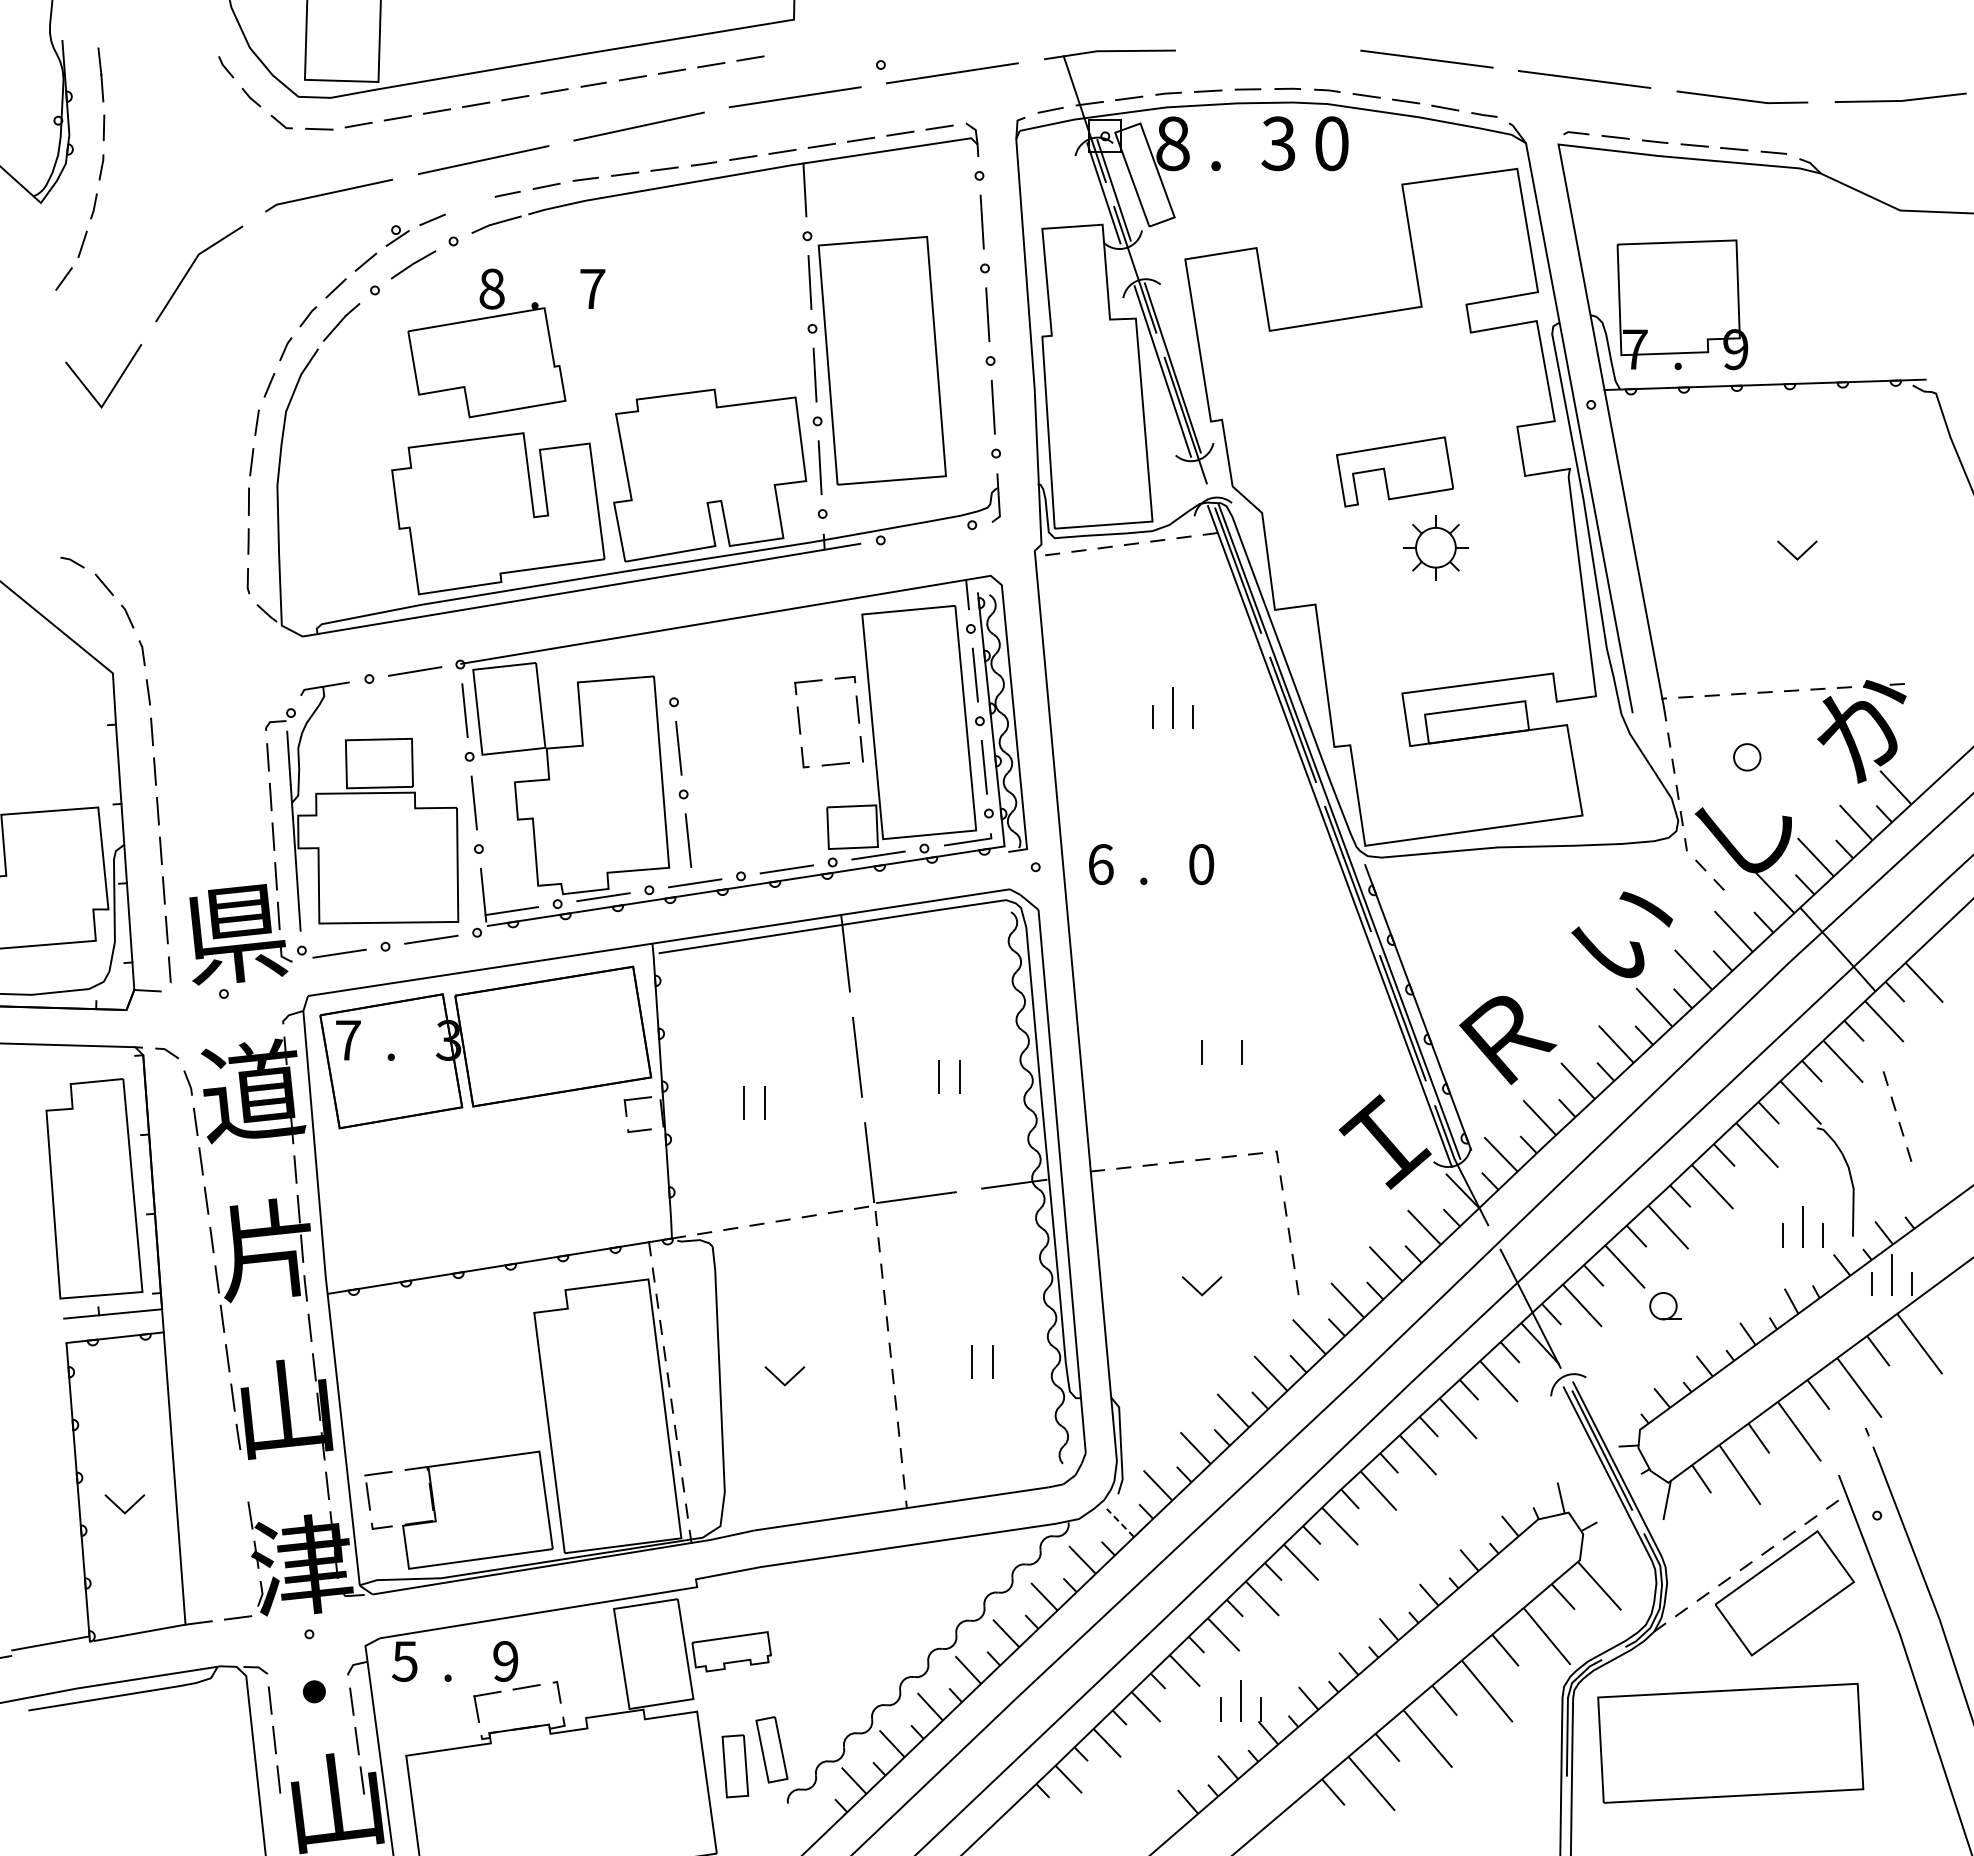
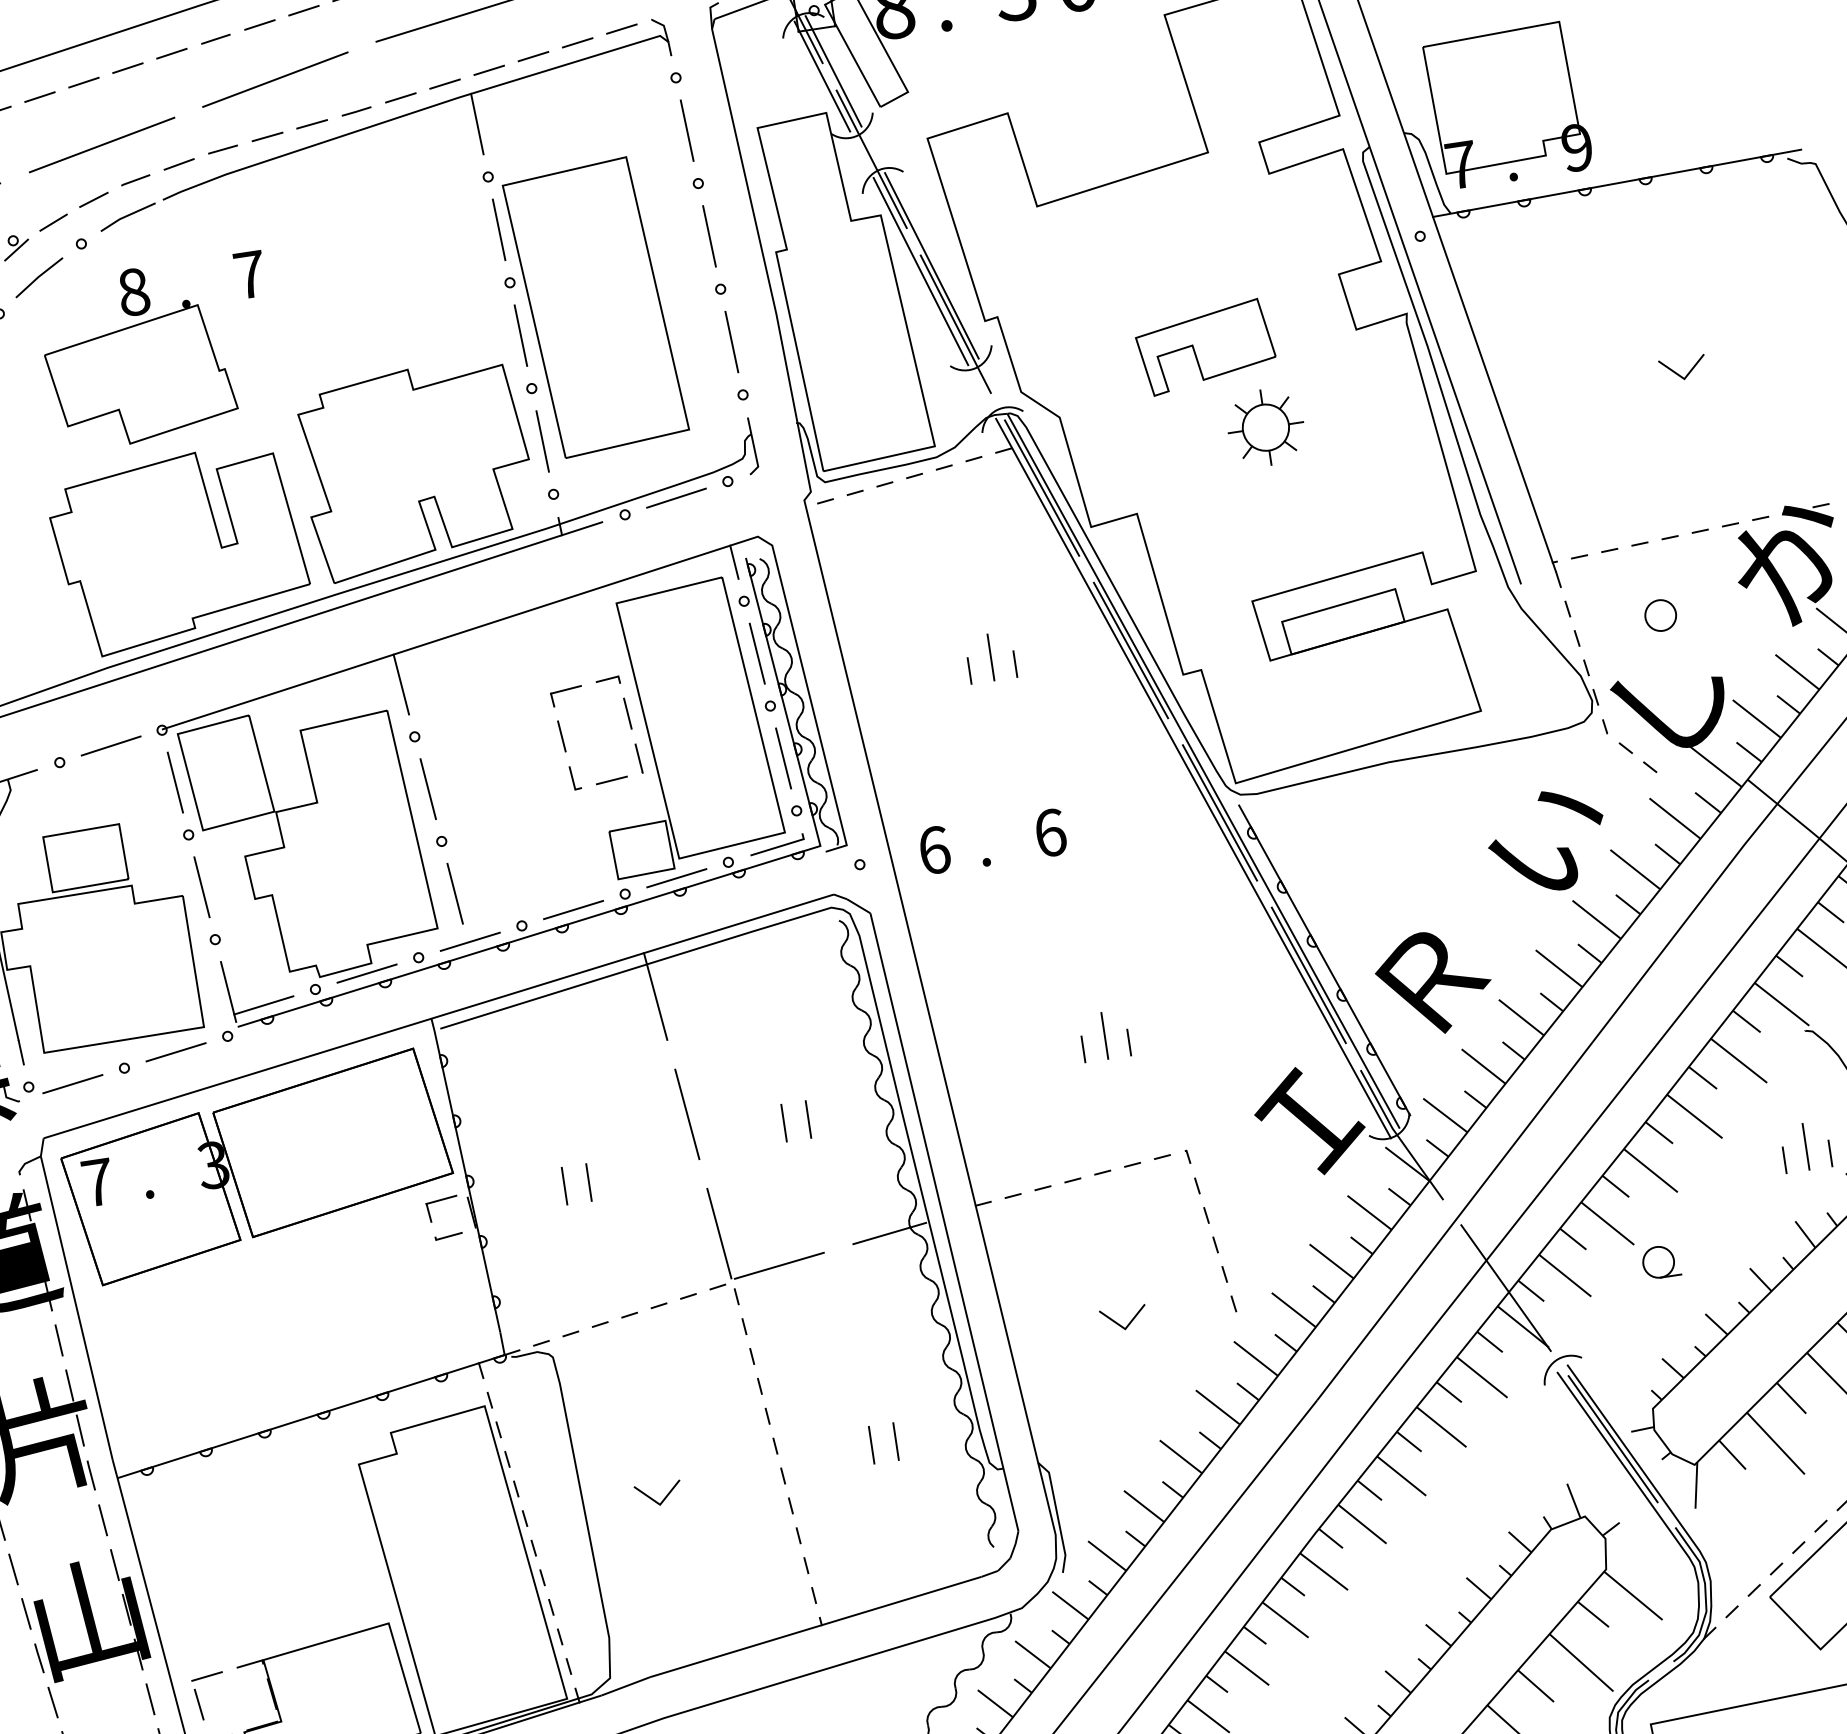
line: (469, 205) -> (93, 199), added
line: (926, 532) -> (676, 497), added
line: (669, 655) -> (401, 683), added
text: (1201, 864) -> (1050, 832), 0 -> 6
line: (1221, 1043) -> (1104, 1035), added
line: (244, 1476) -> (53, 1702), added
line: (1120, 1523) -> (1070, 1606), dashed -> solid

